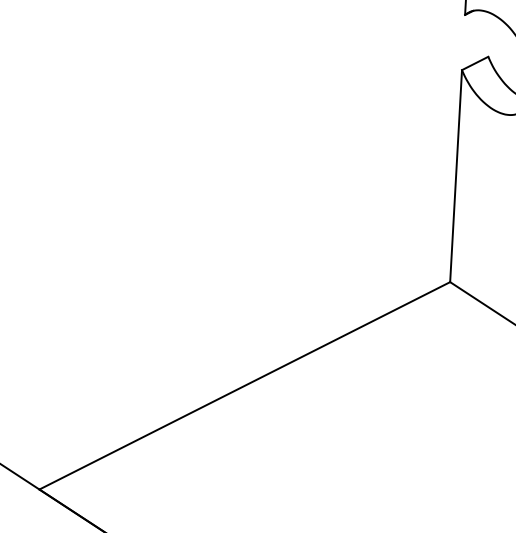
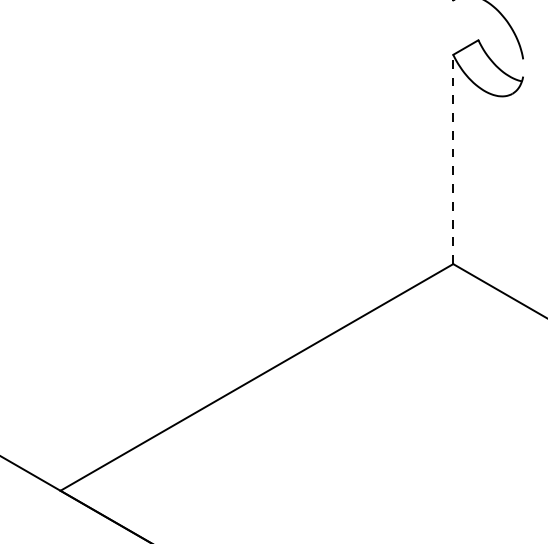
line: (456, 176) -> (453, 159), solid -> dashed

